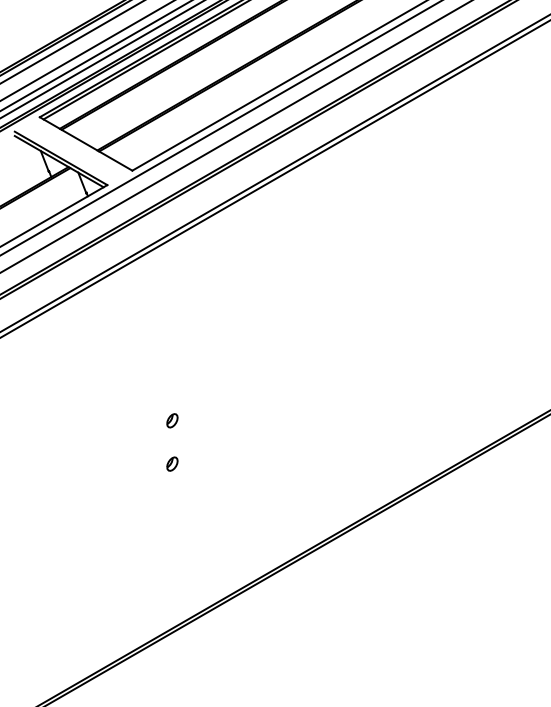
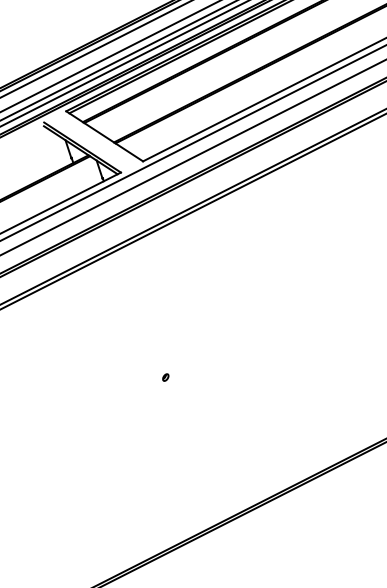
part: (172, 420) -> (165, 377), size x0.6
part: (172, 463) -> (163, 414), removed

